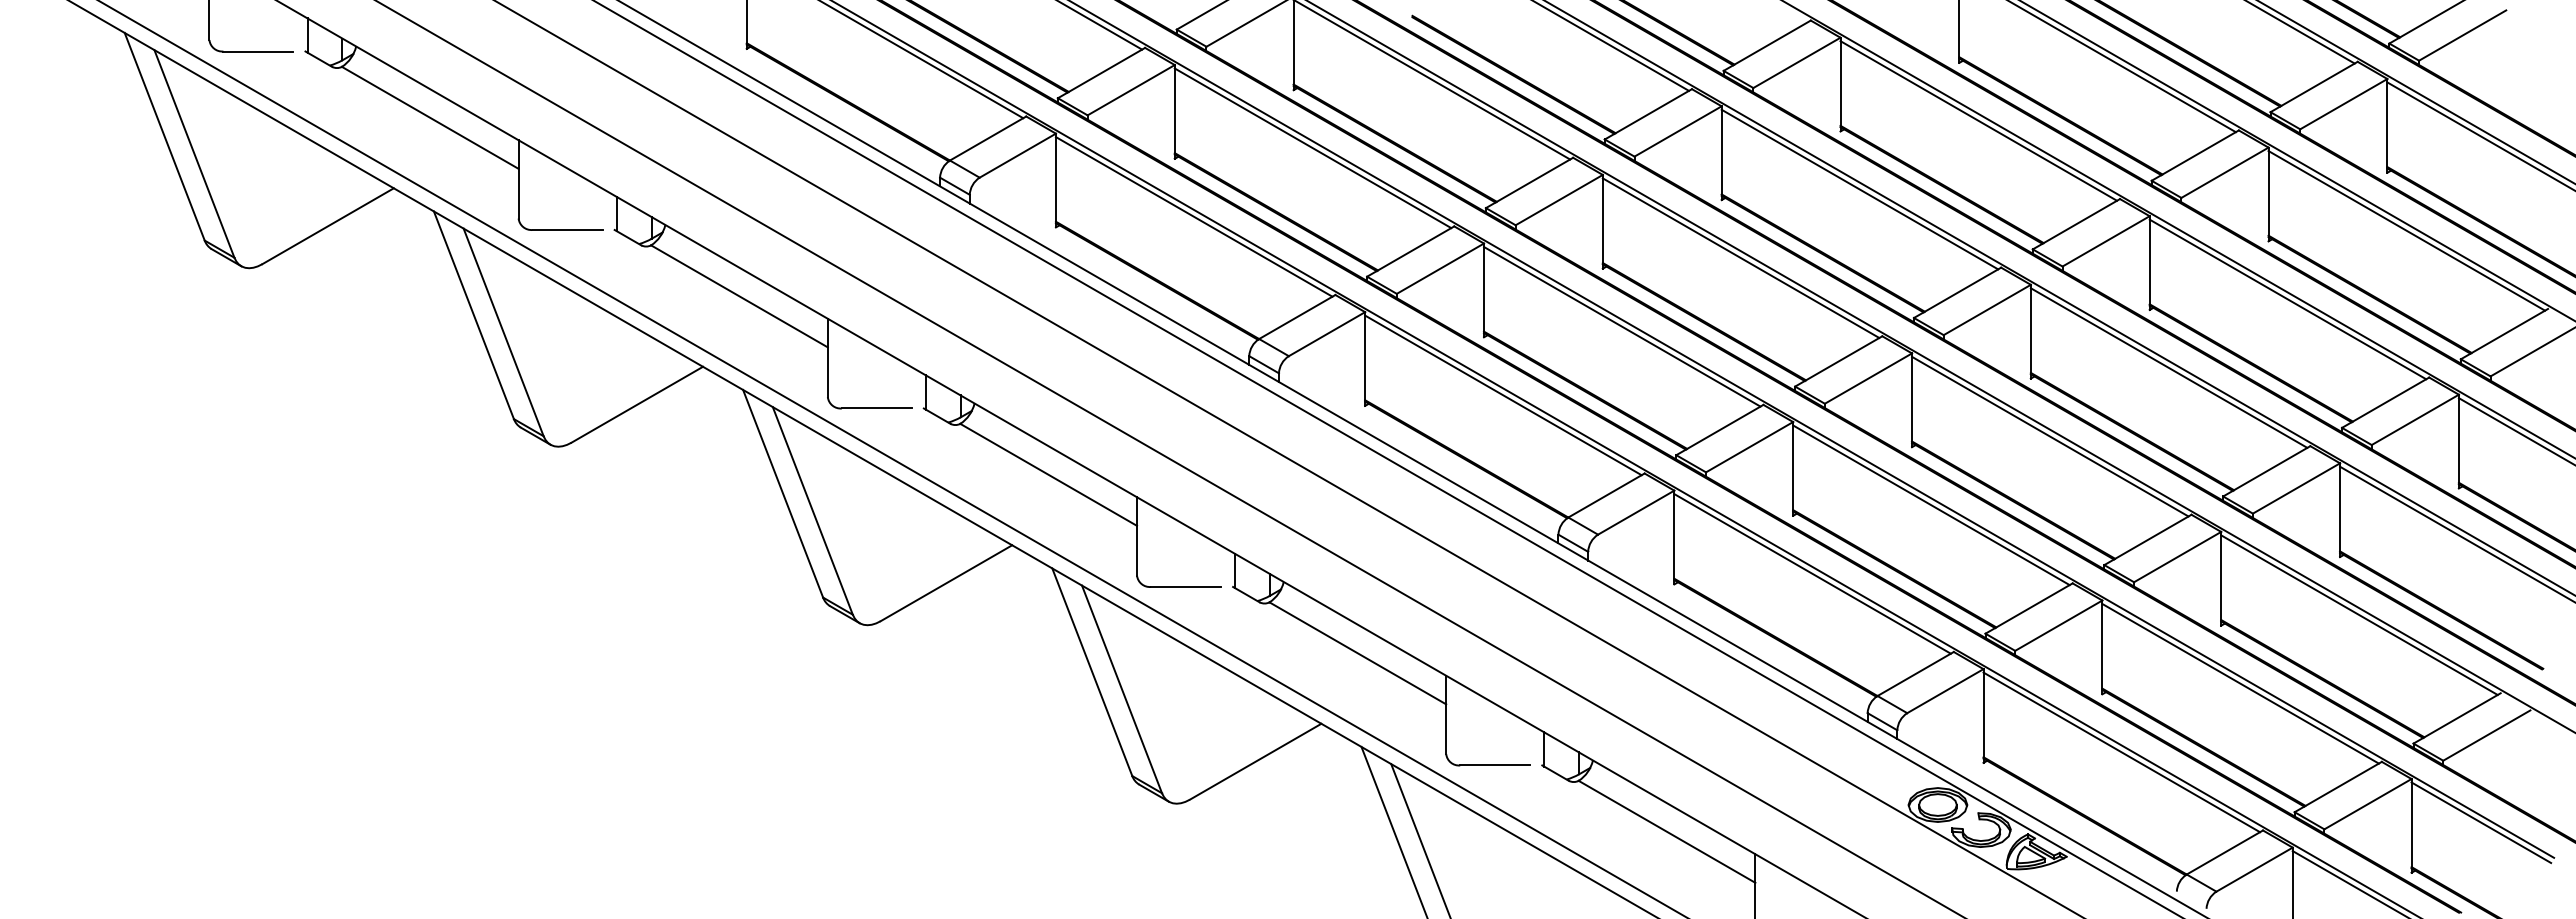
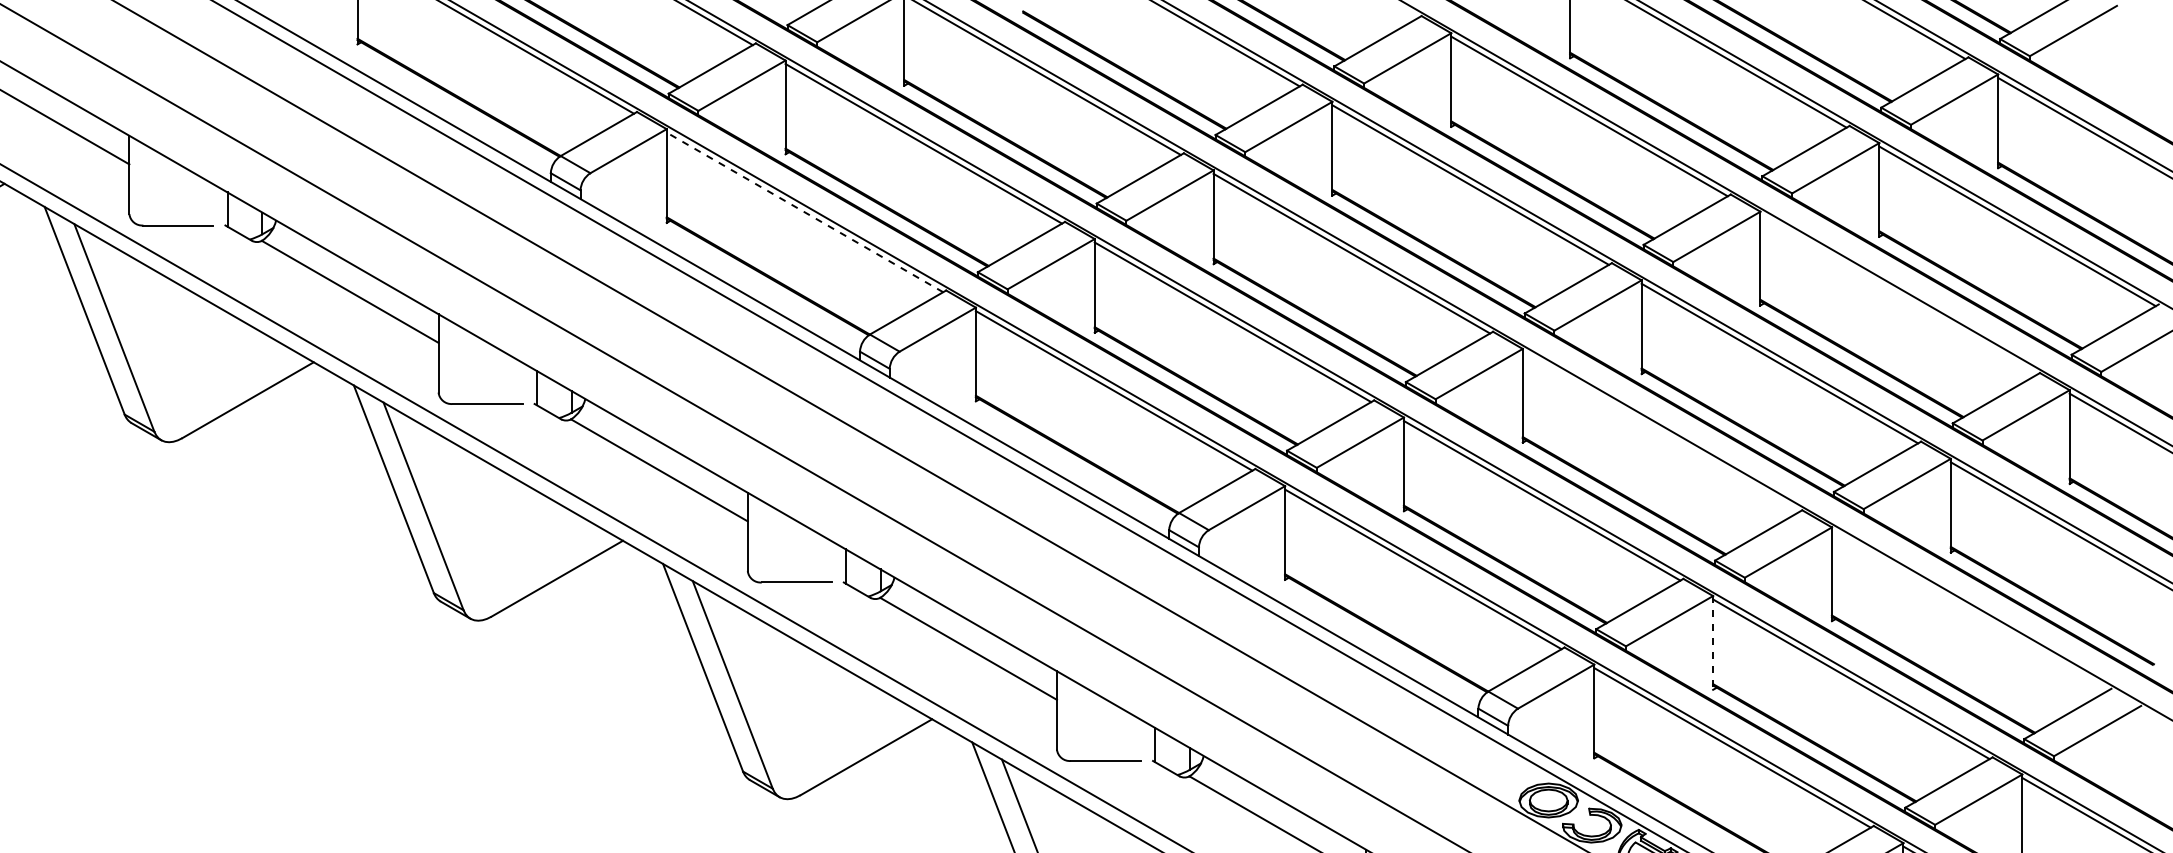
line: (1194, 216) -> (805, 212), solid -> dashed
line: (2287, 299) -> (1898, 295), removed
line: (2050, 436) -> (1661, 432), removed
line: (2359, 614) -> (1970, 610), removed
line: (2102, 647) -> (1713, 643), solid -> dashed

